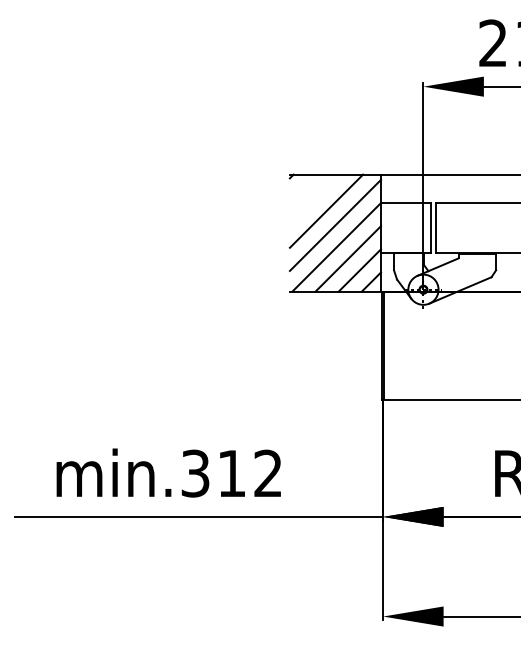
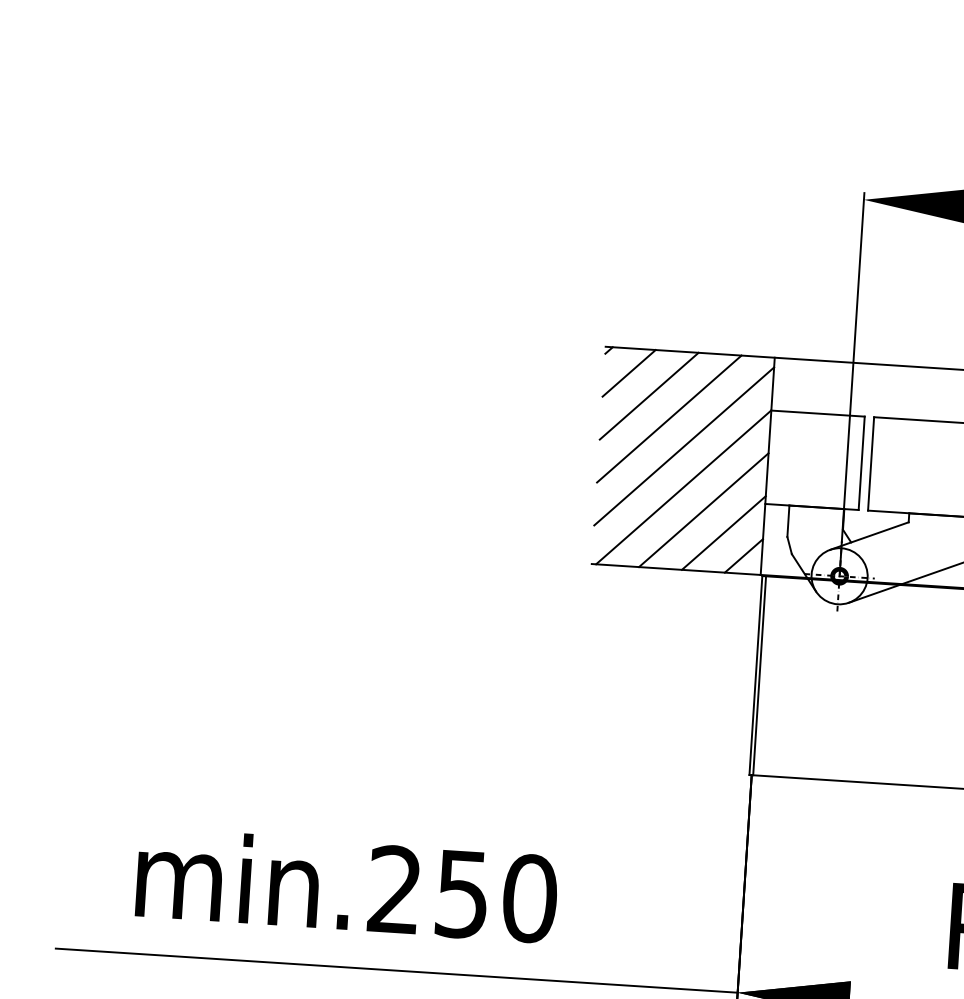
line: (302, 187) -> (627, 372), added
line: (314, 199) -> (648, 395), added
text: (231, 473) -> (461, 893), min.312 -> min.250

